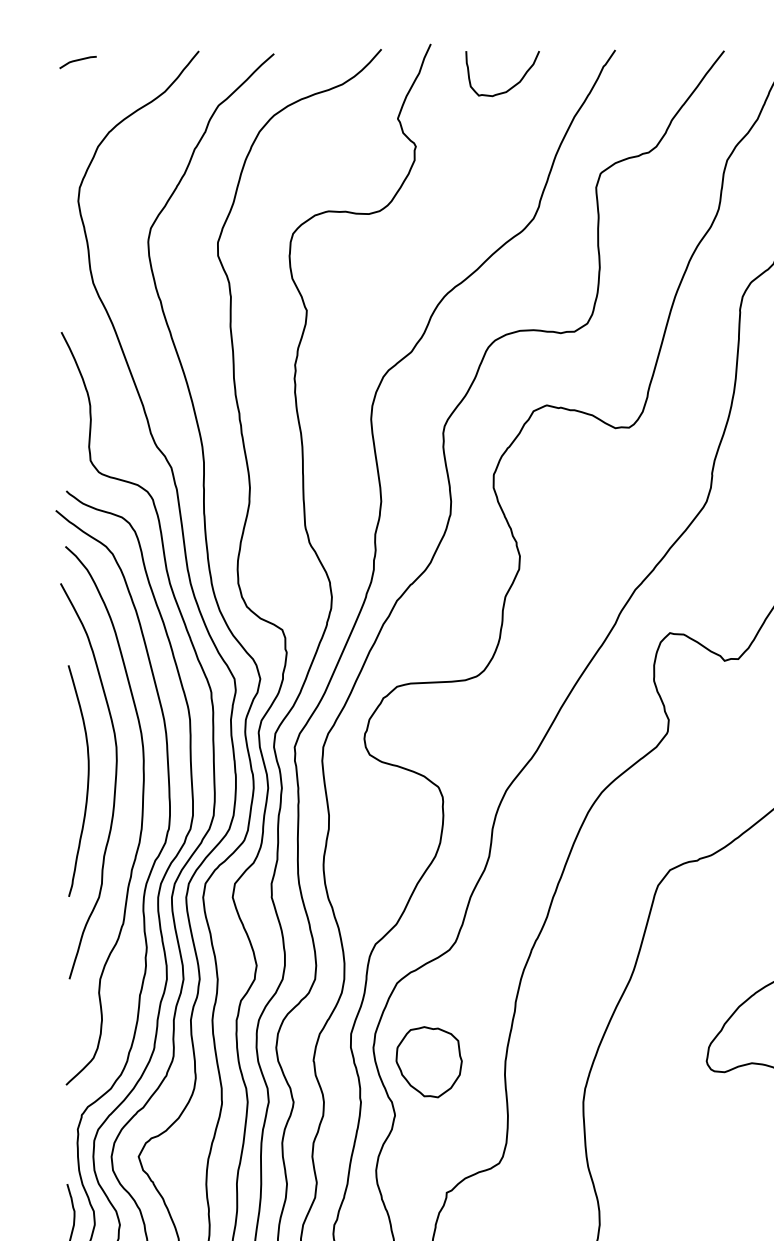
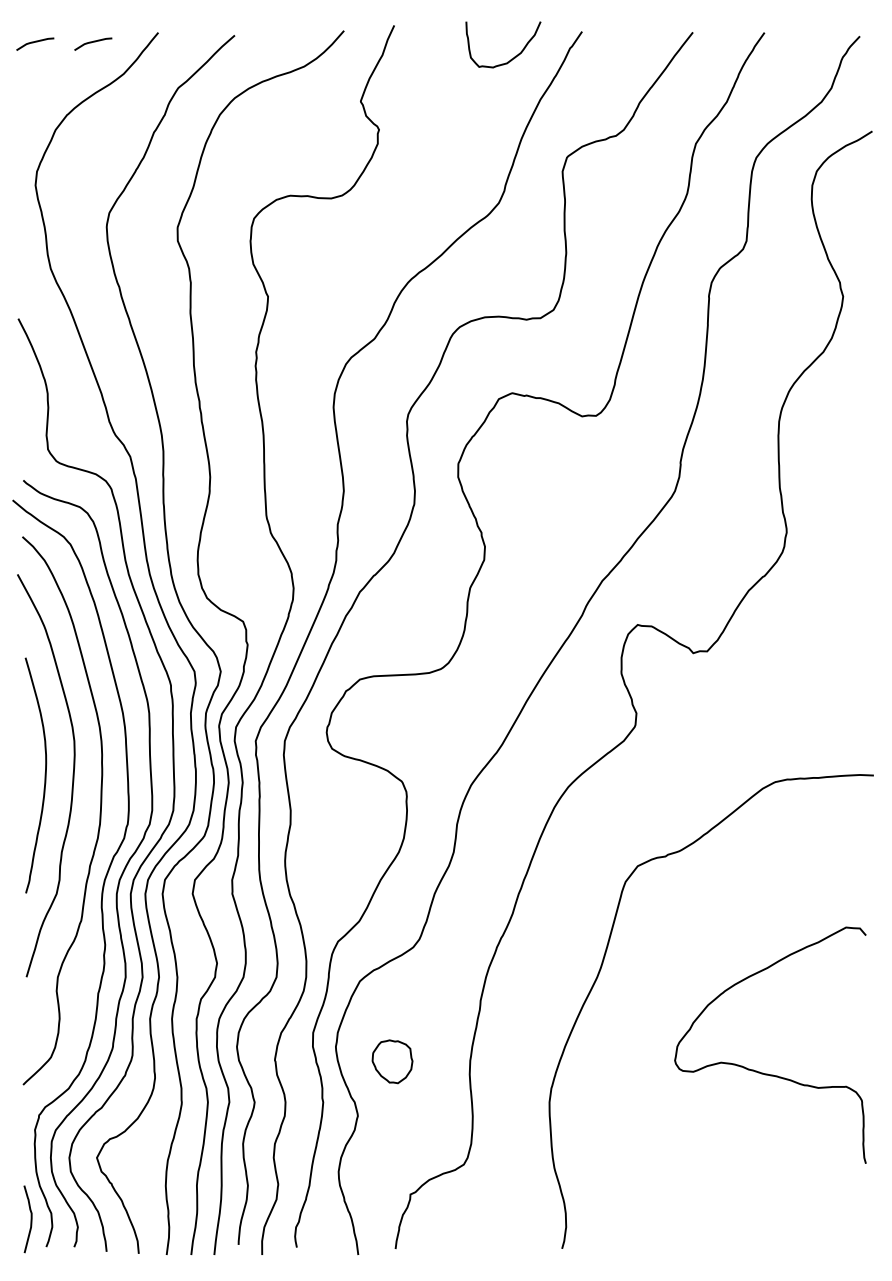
line: (135, 60) -> (93, 42), added
curve: (510, 87) -> (511, 58), moved
part: (429, 1062) -> (392, 1061), size x0.6

